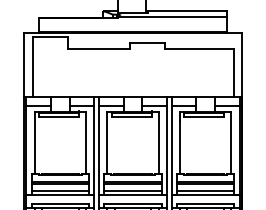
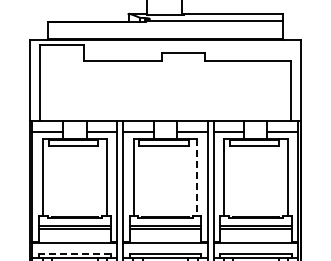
line: (158, 142) -> (197, 177), solid -> dashed
line: (59, 190) -> (74, 237), removed
line: (133, 190) -> (165, 237), removed
line: (205, 190) -> (255, 237), removed
line: (60, 203) -> (75, 253), solid -> dashed

